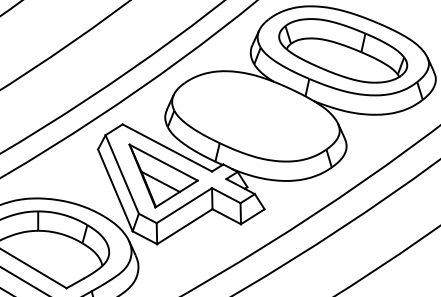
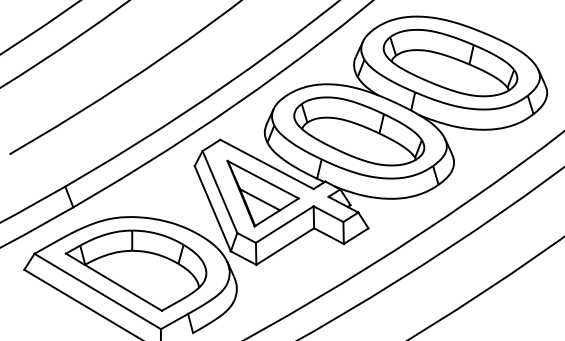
part: (255, 116) -> (359, 131), added

